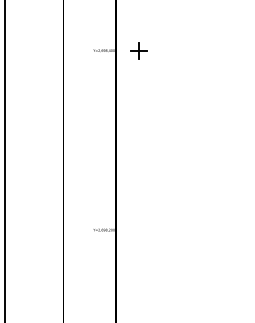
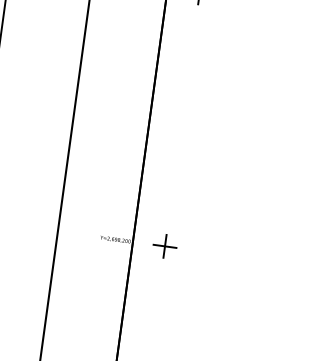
part: (138, 229) -> (164, 245), added

